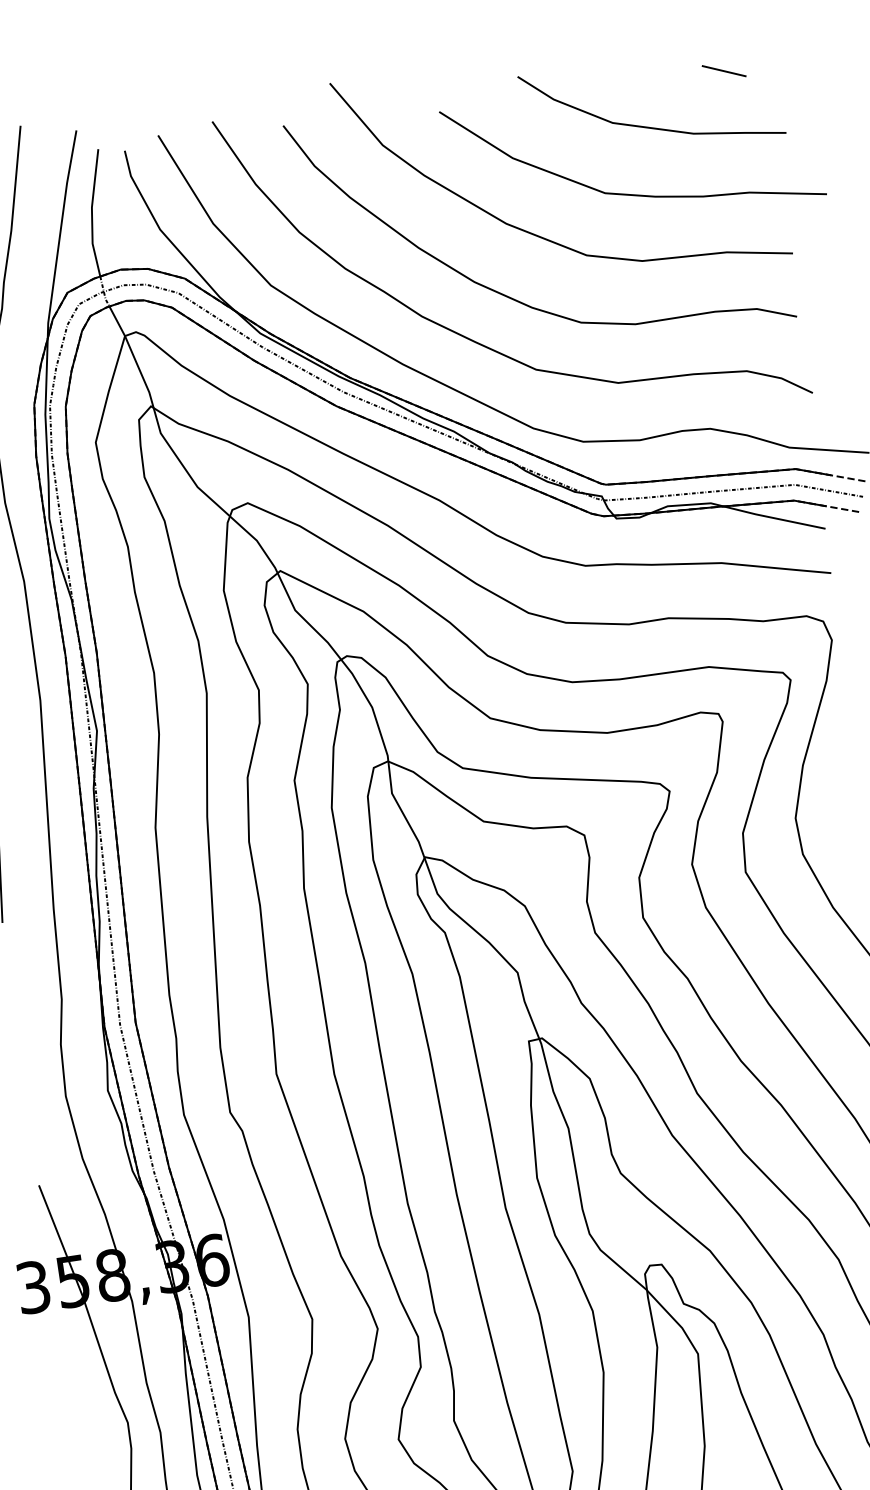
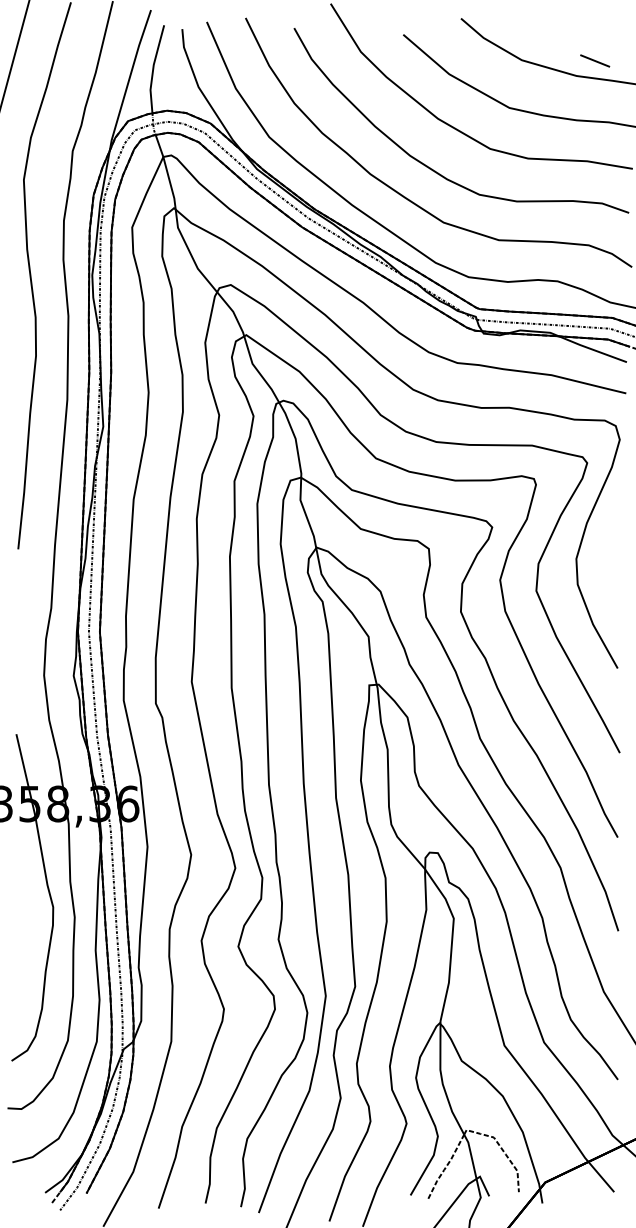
line: (724, 70) -> (595, 60), moved

